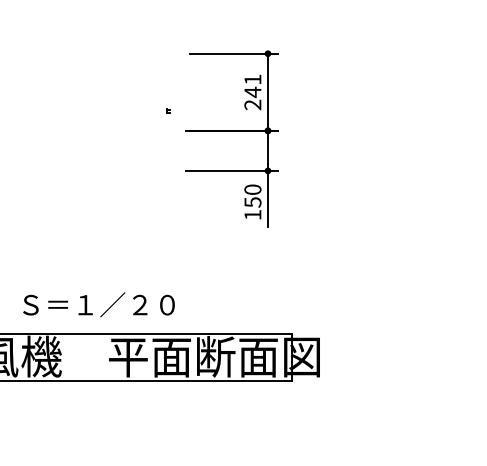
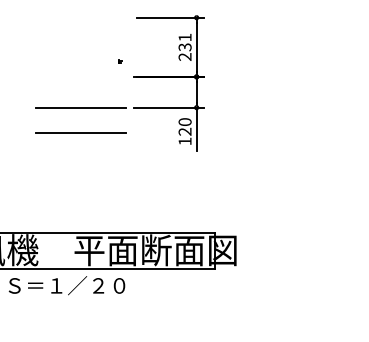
text: (252, 92) -> (184, 47), 241 -> 231
line: (116, 170) -> (80, 107), added
text: (252, 202) -> (184, 131), 150 -> 120
line: (116, 204) -> (80, 133), added
text: (98, 304) -> (66, 285), moved

